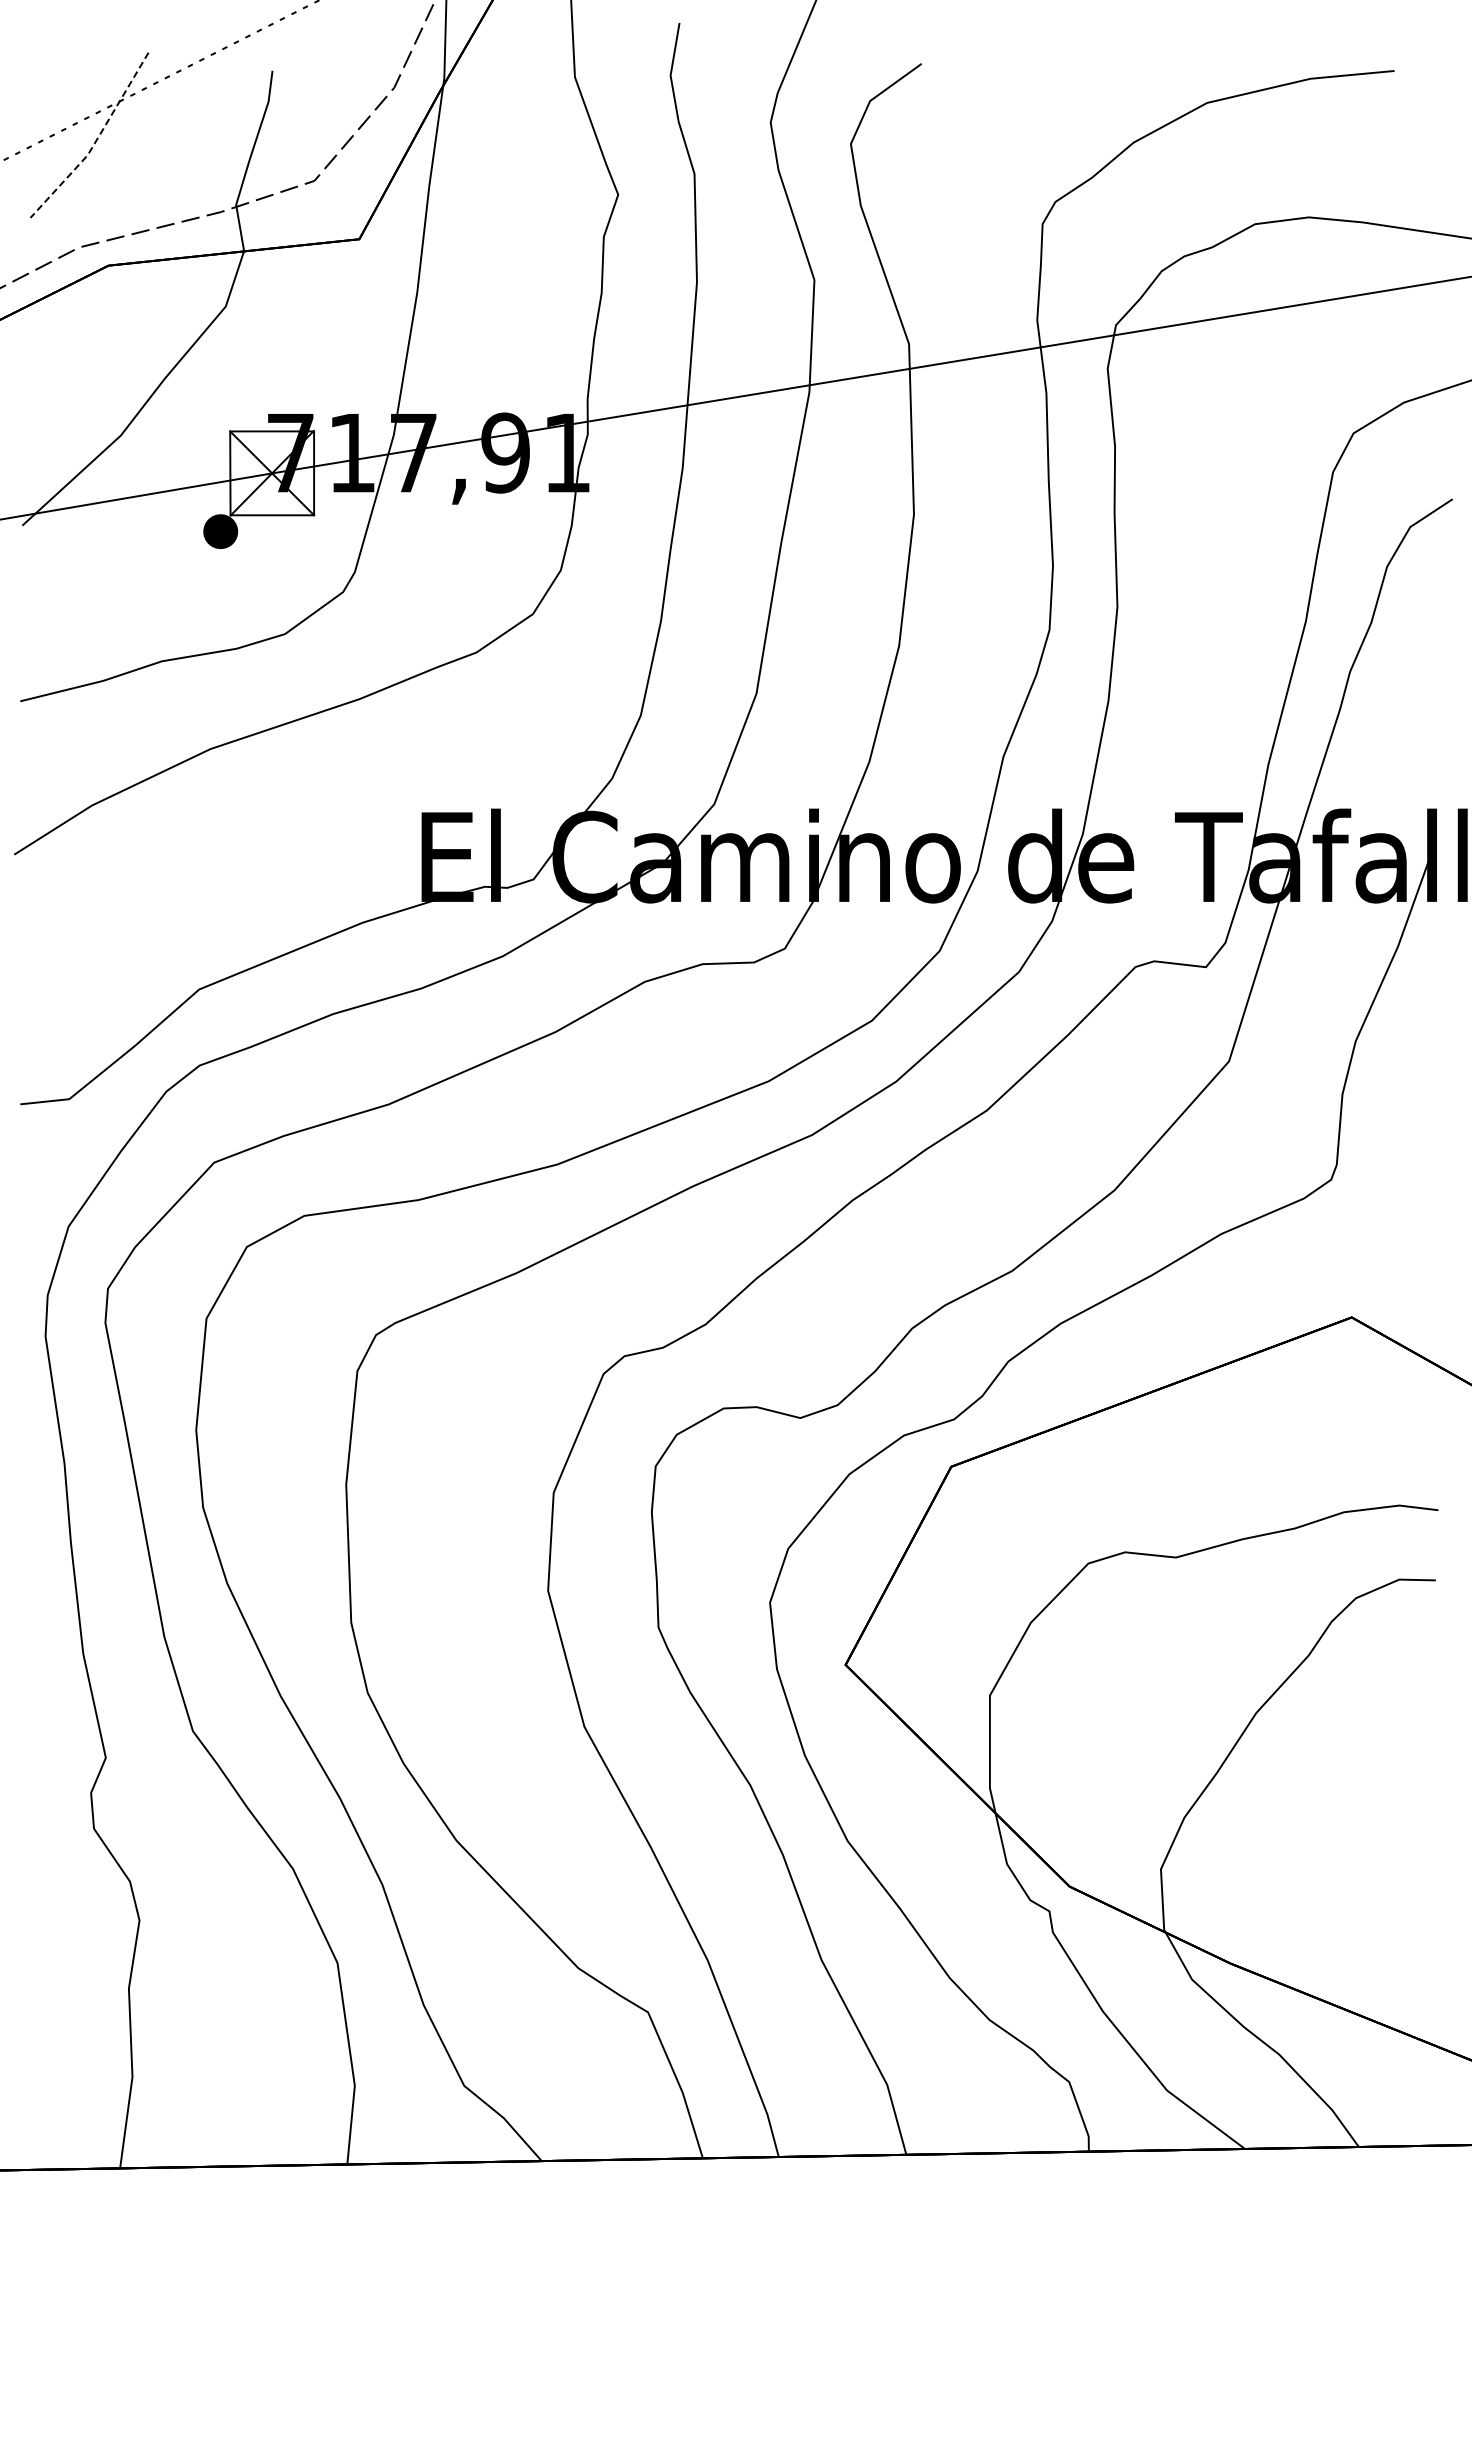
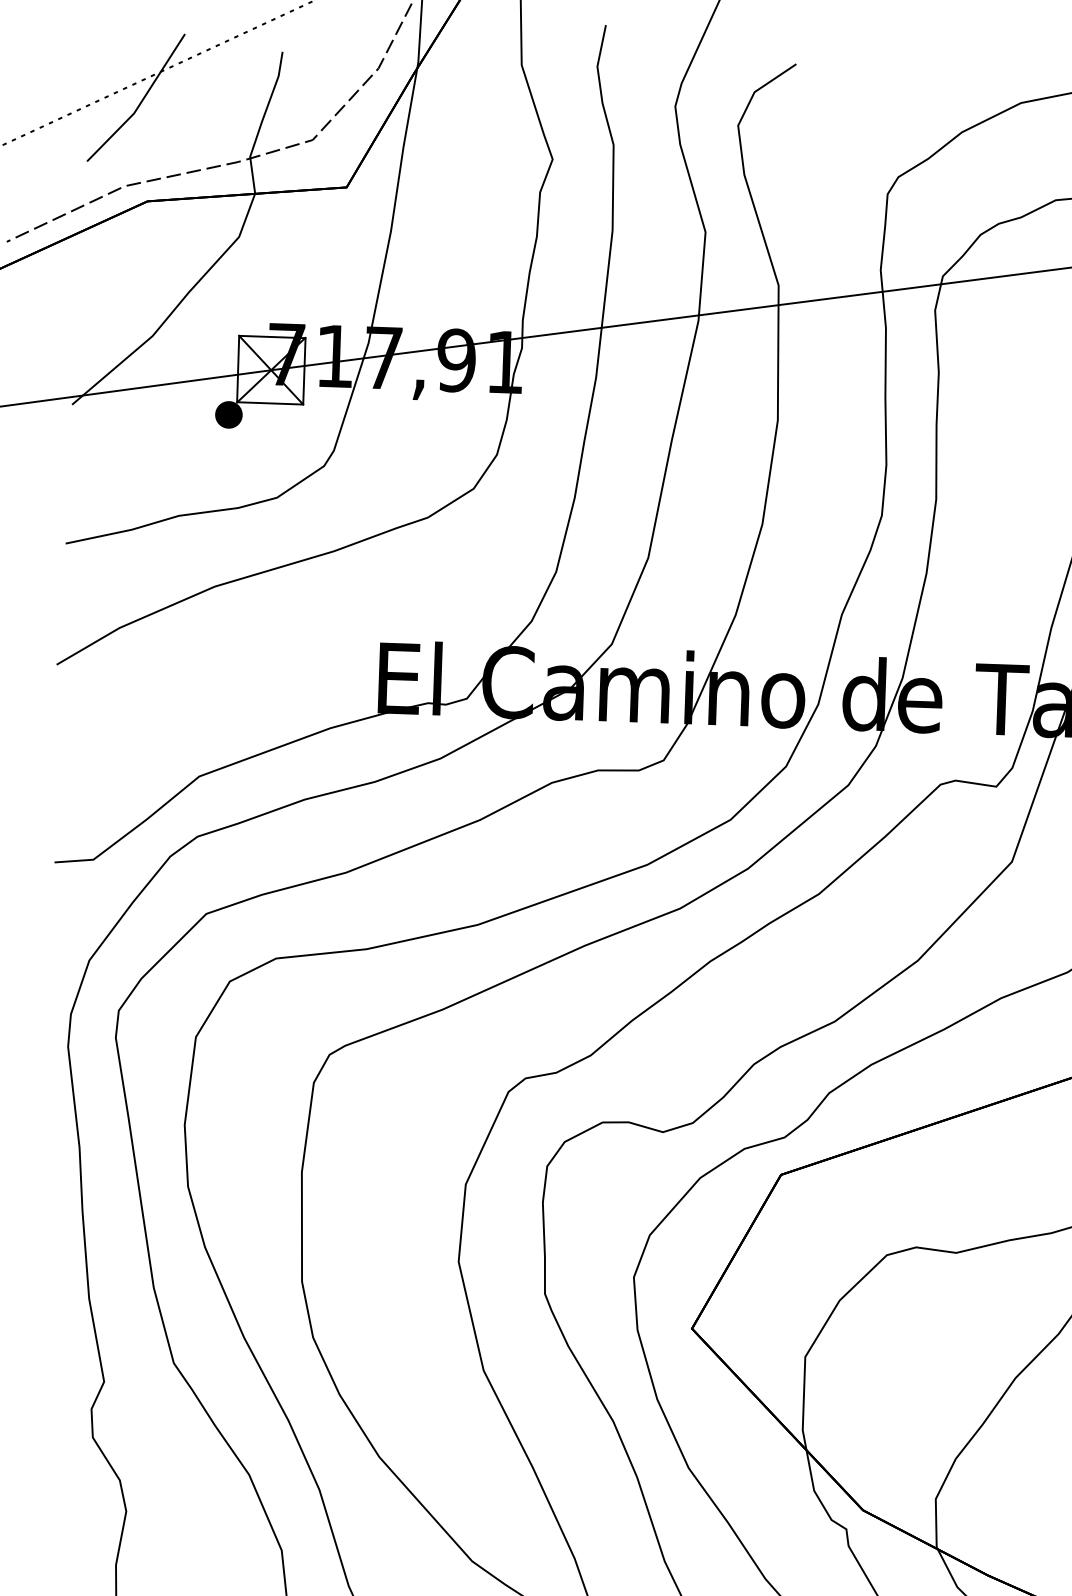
line: (96, 140) -> (141, 102), dashed -> solid

